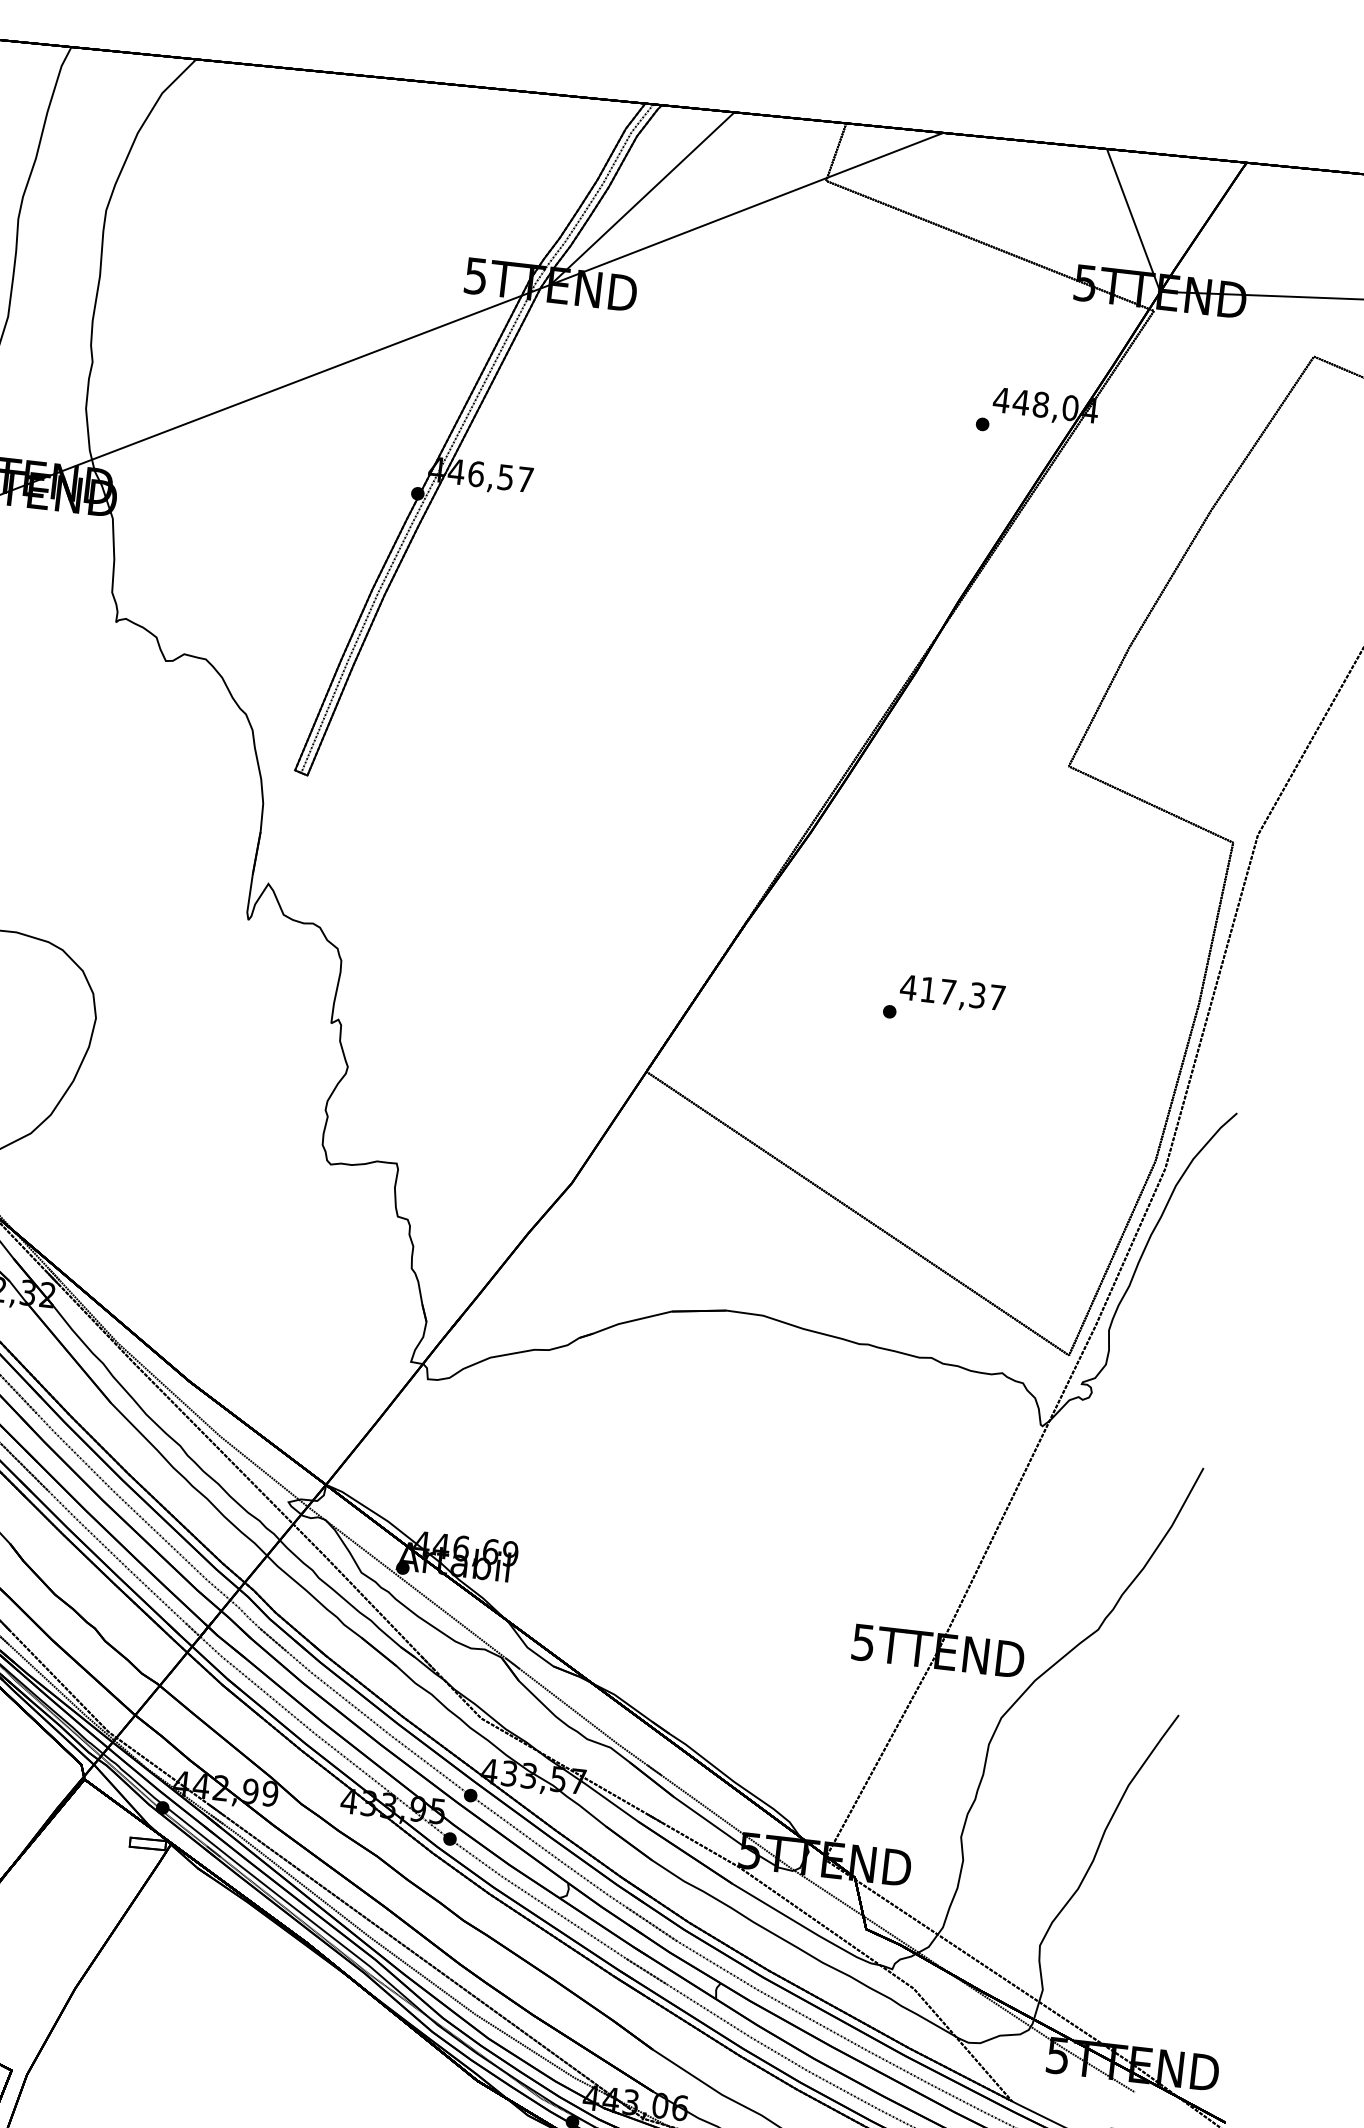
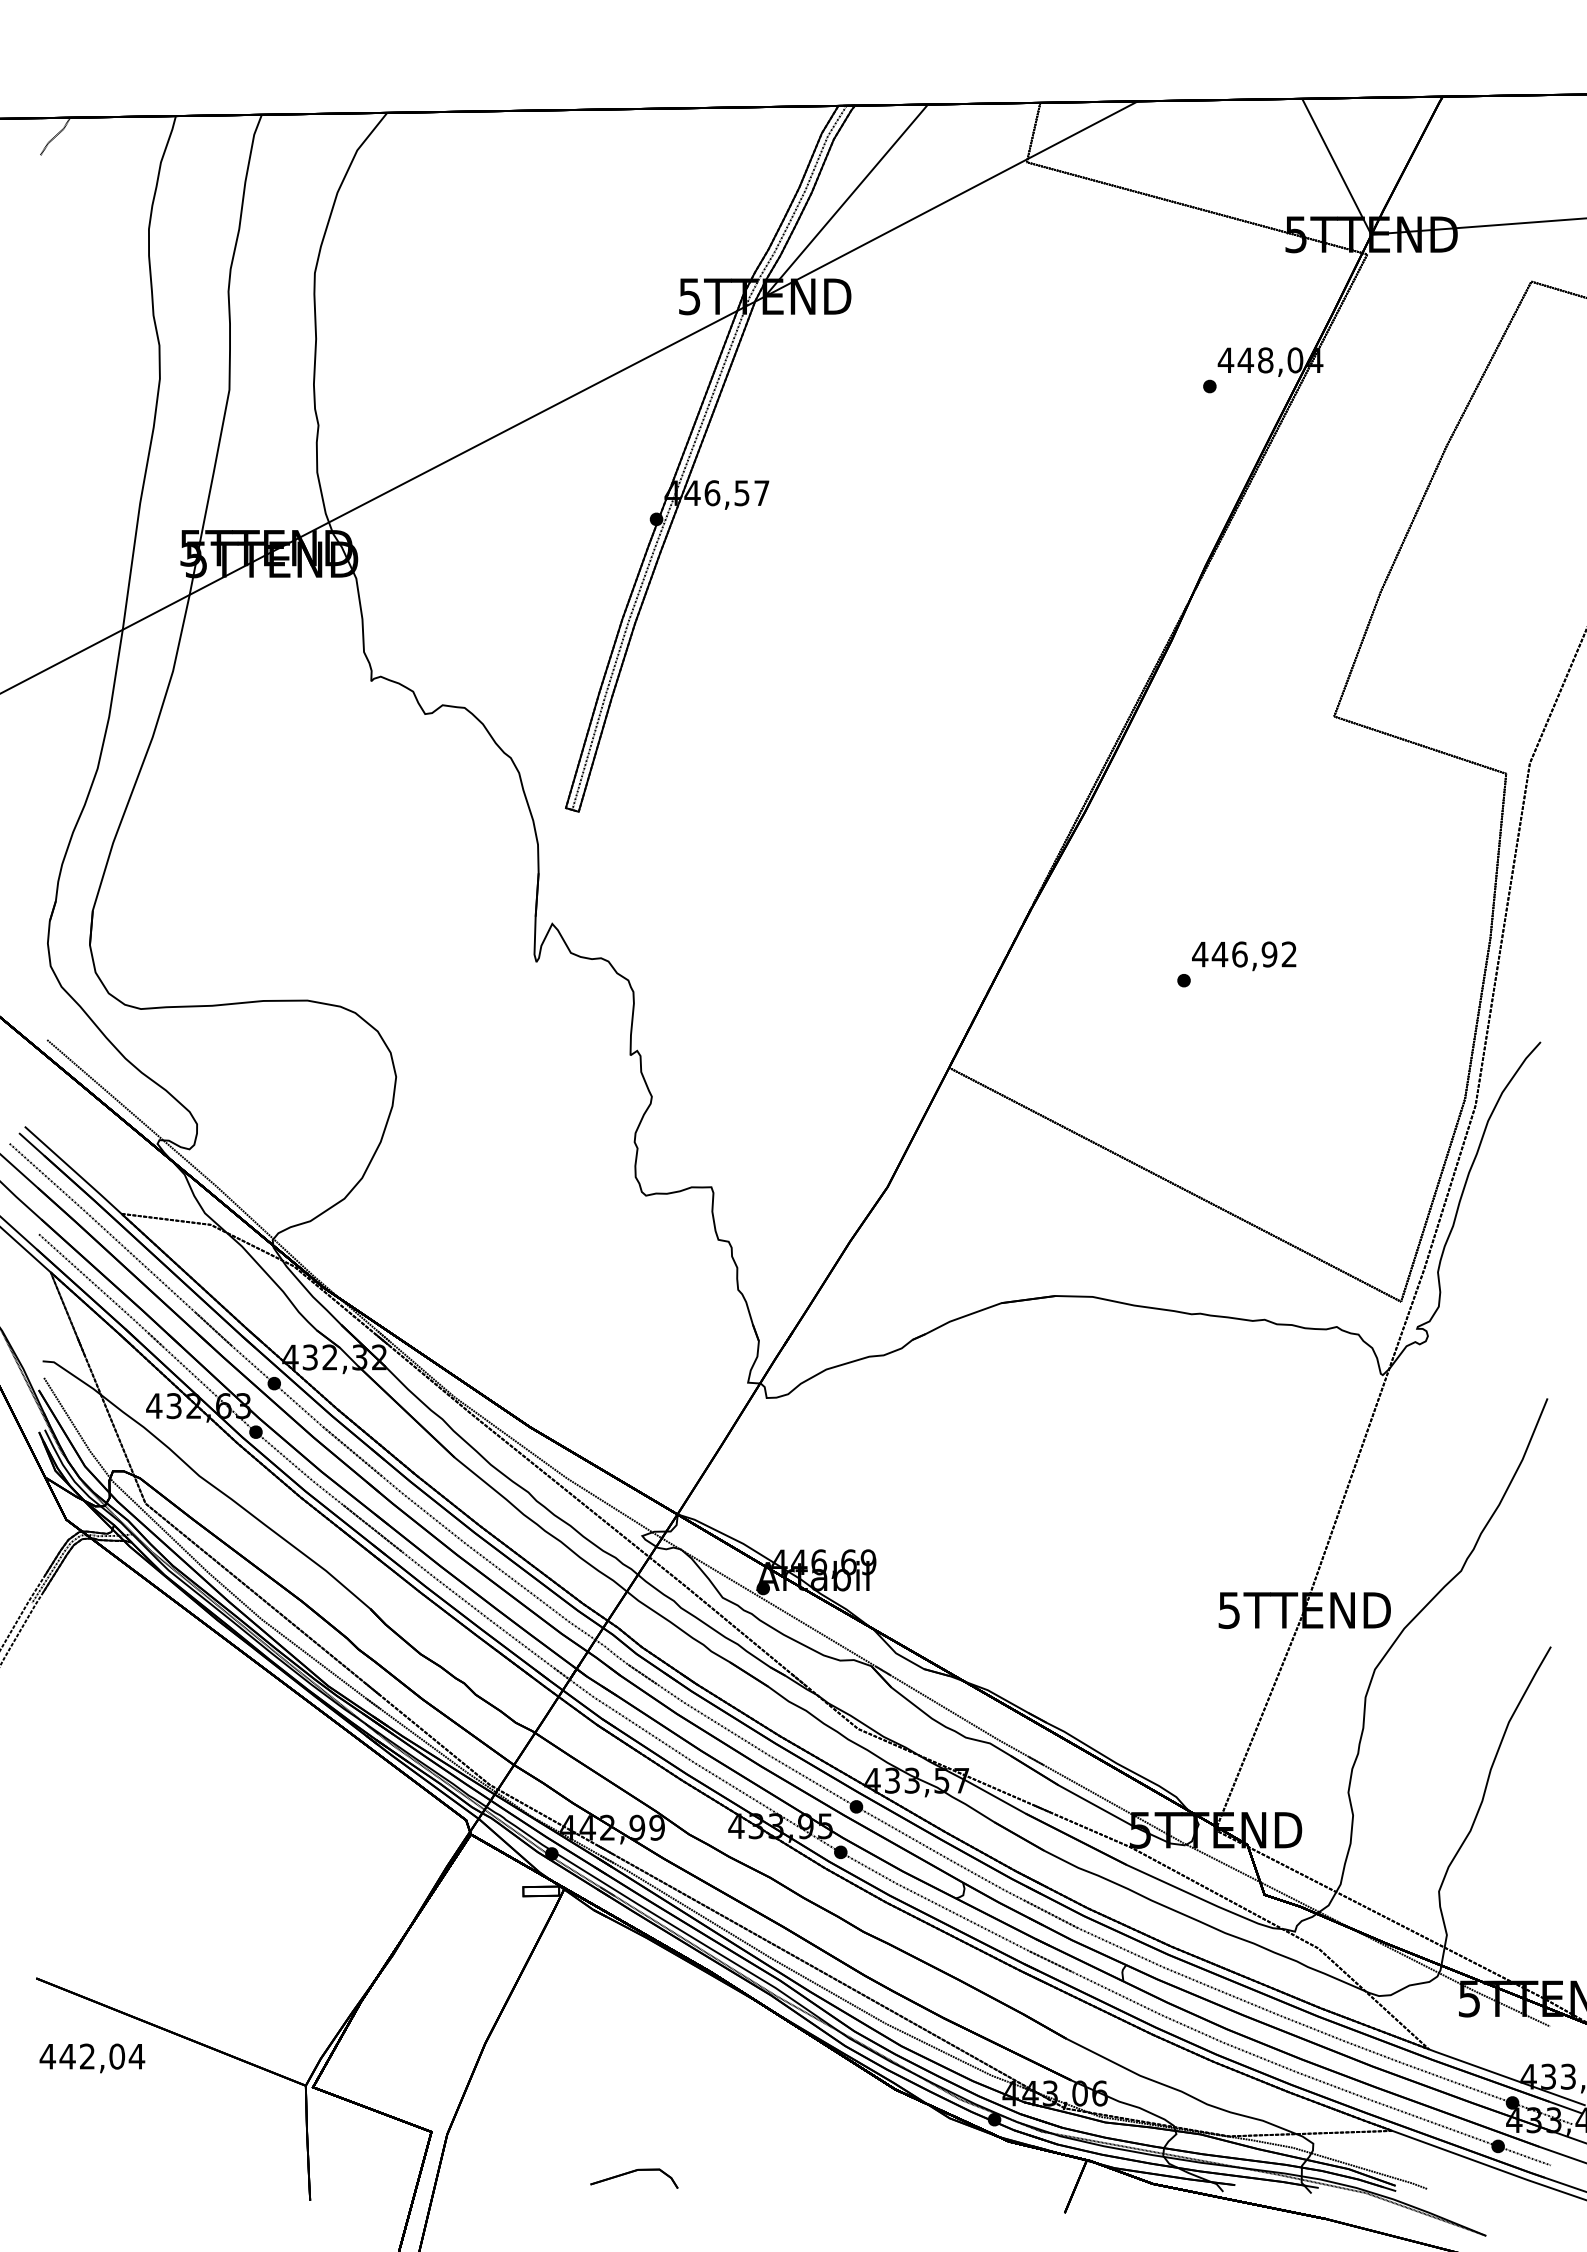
text: (961, 993) -> (1253, 954), 417,37 -> 446,92

